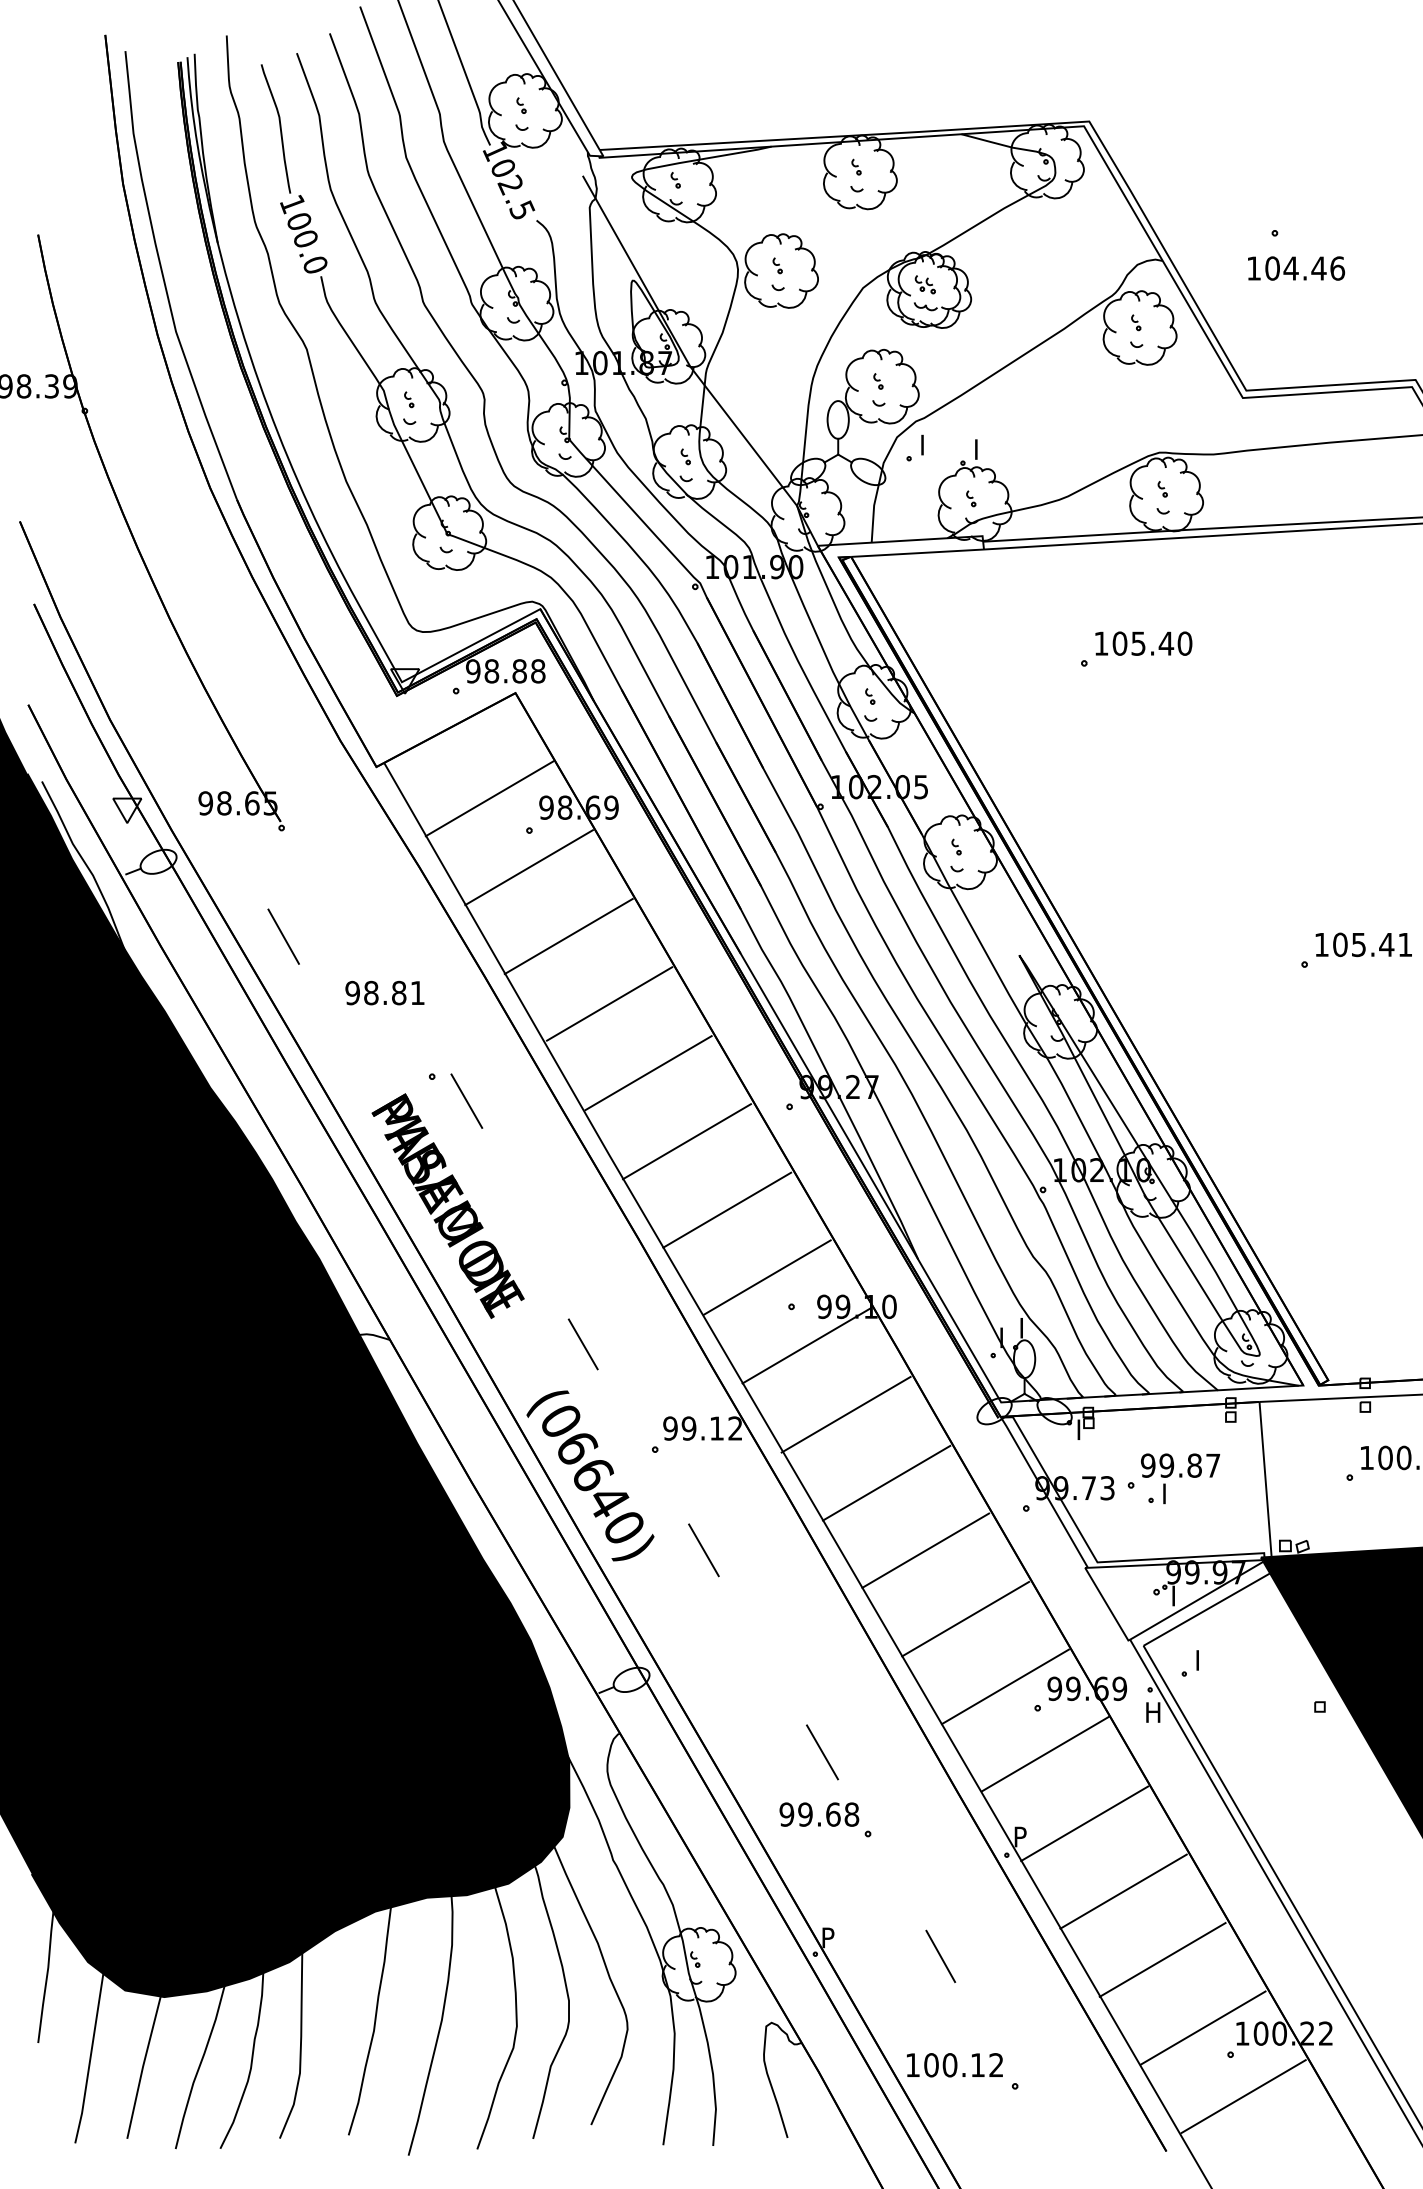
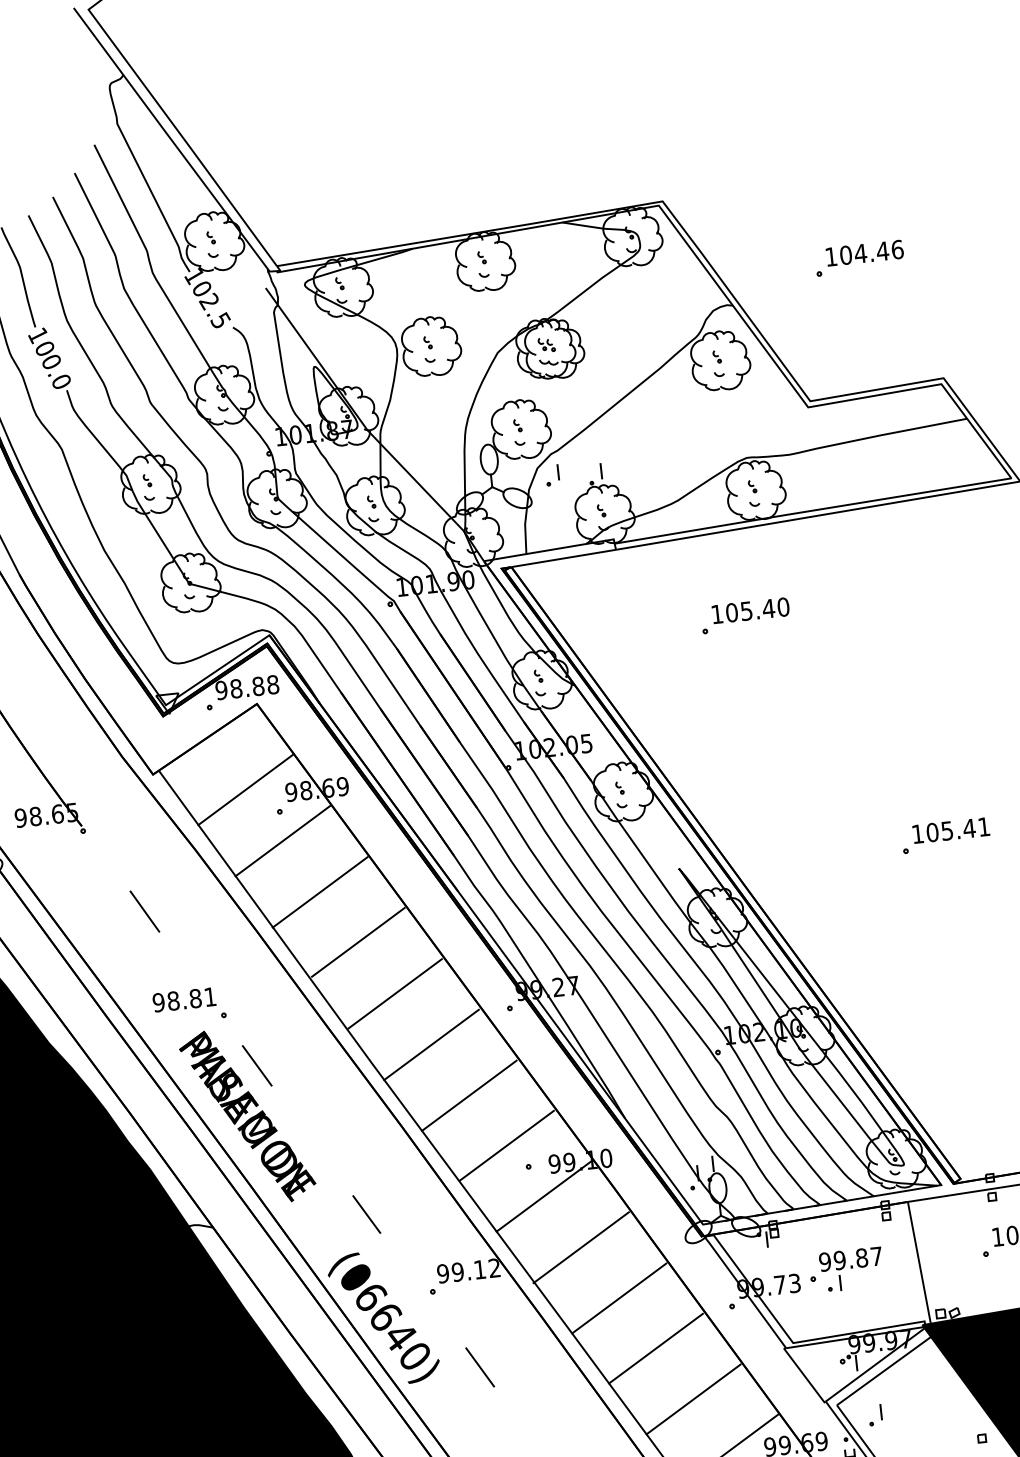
text: (1296, 268) -> (864, 253), moved
line: (283, 936) -> (144, 911), moved
text: (384, 992) -> (183, 999), moved
line: (466, 1100) -> (256, 1065), moved

